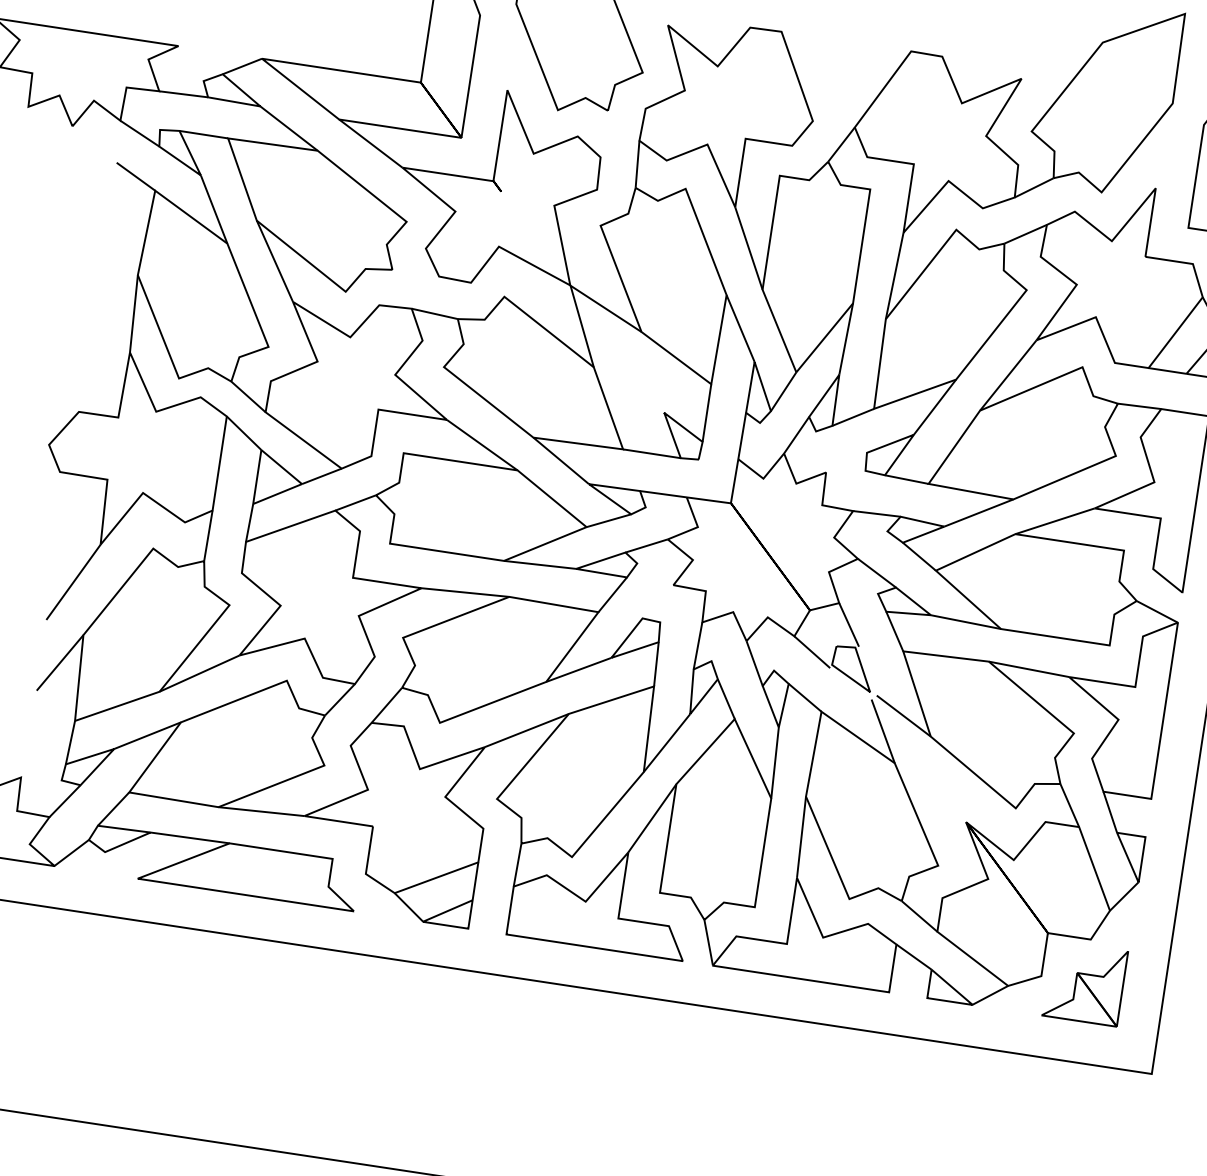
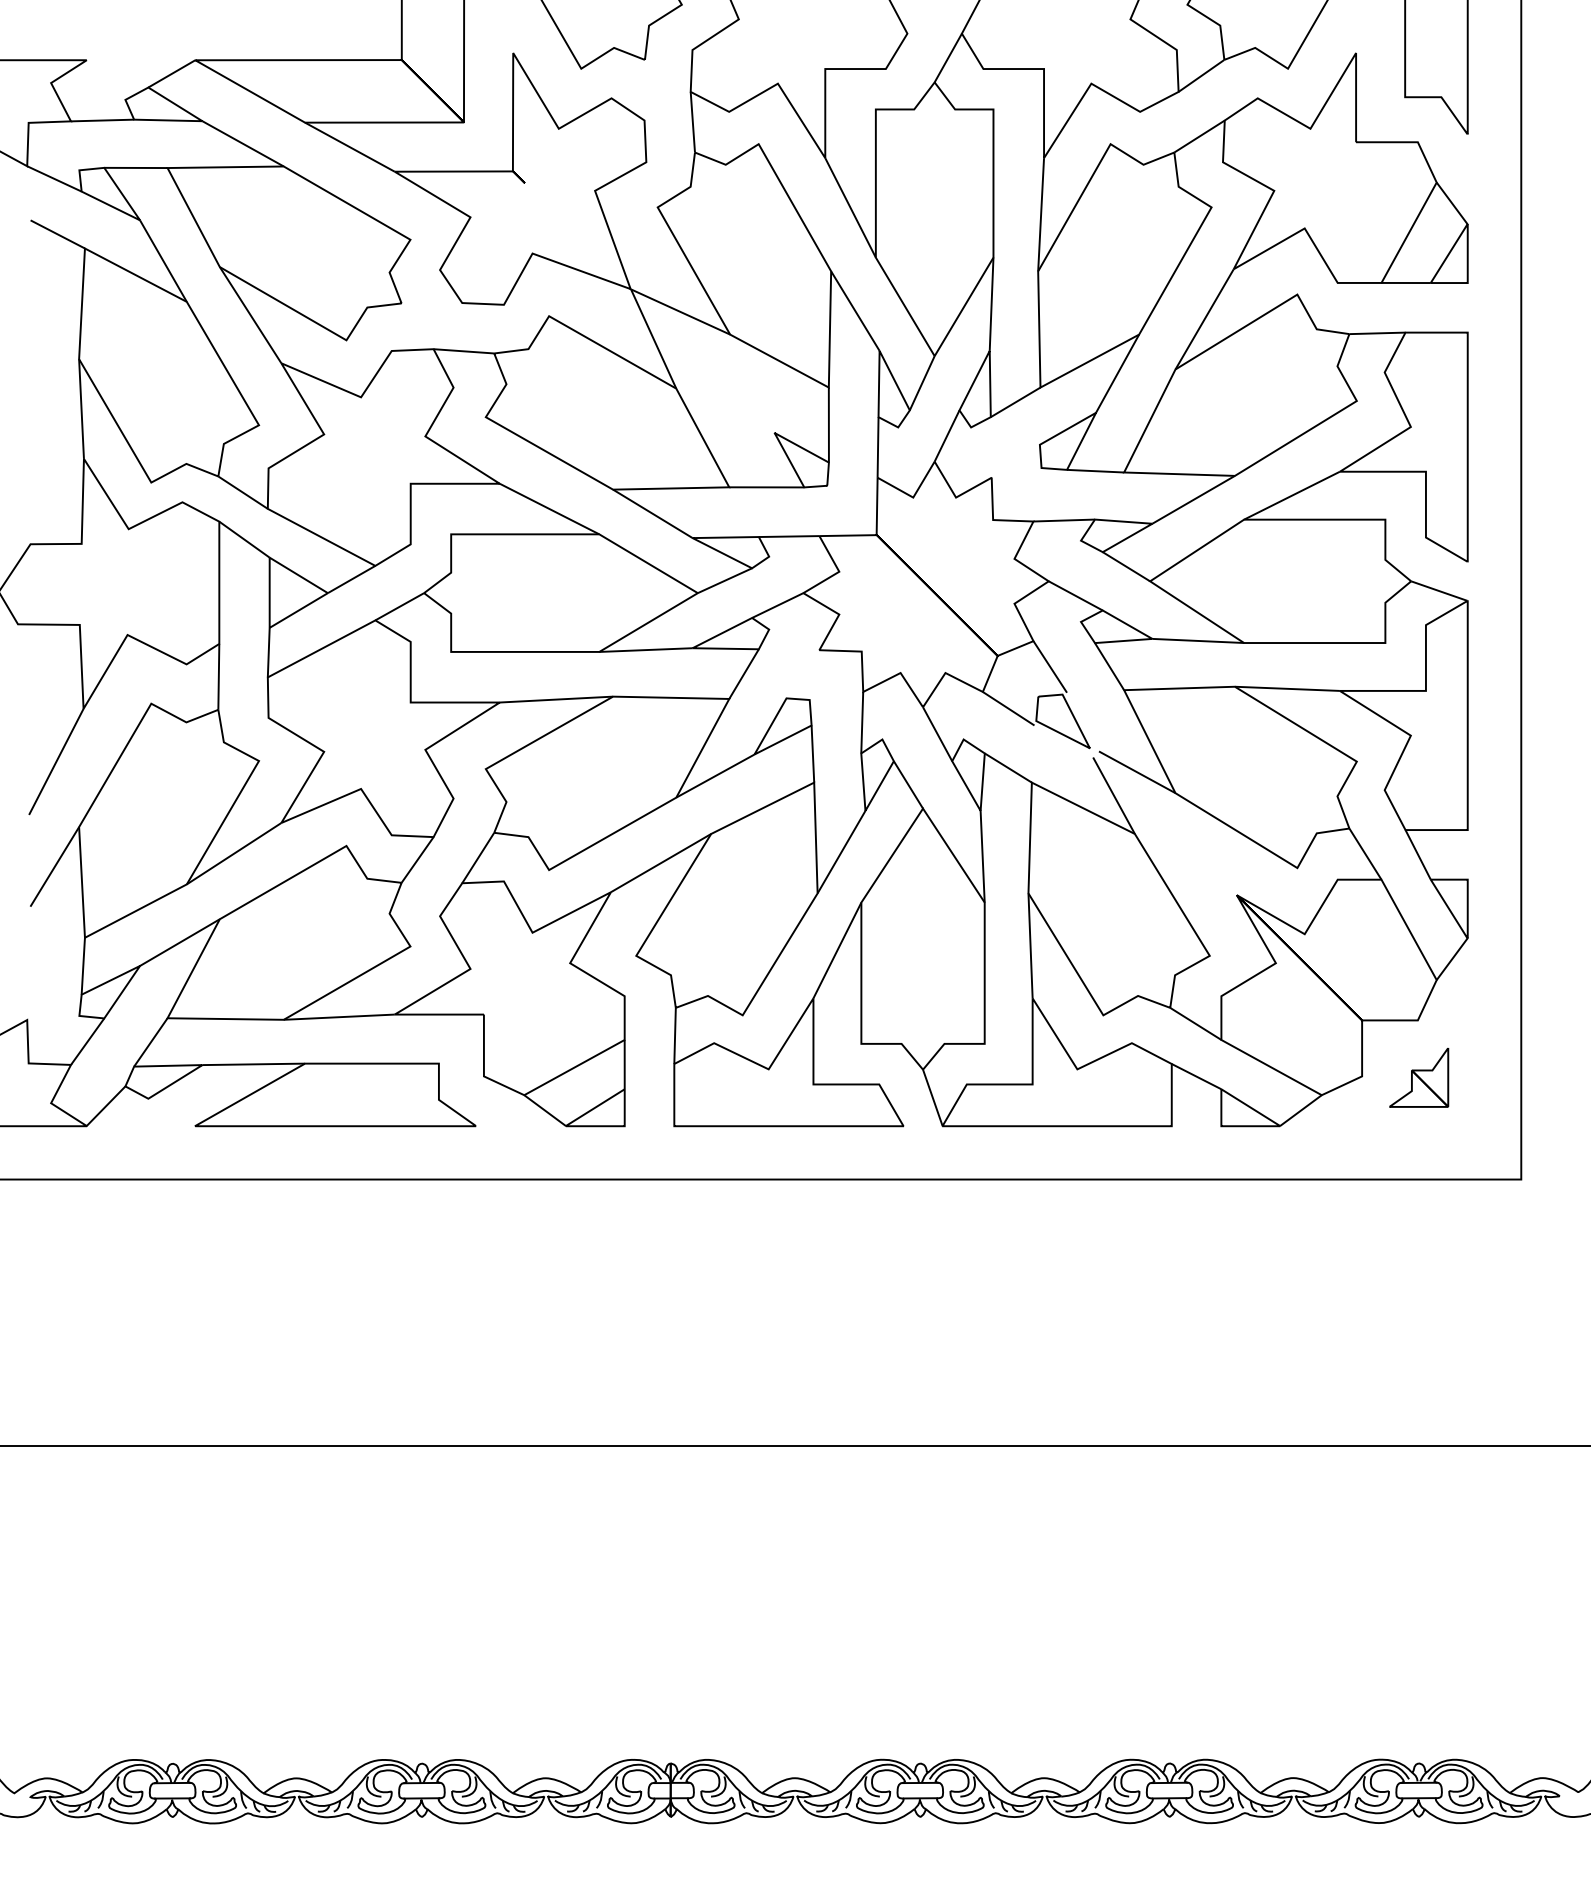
part: (1084, 983) -> (1418, 1077), size x0.6

